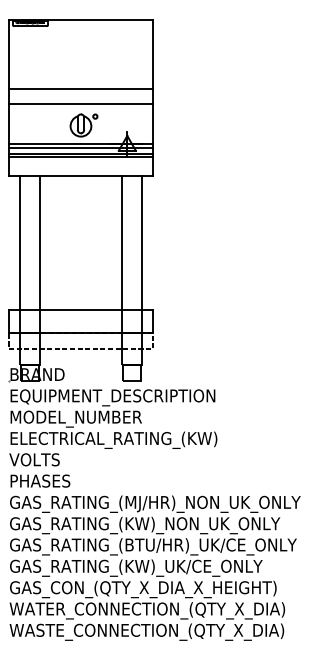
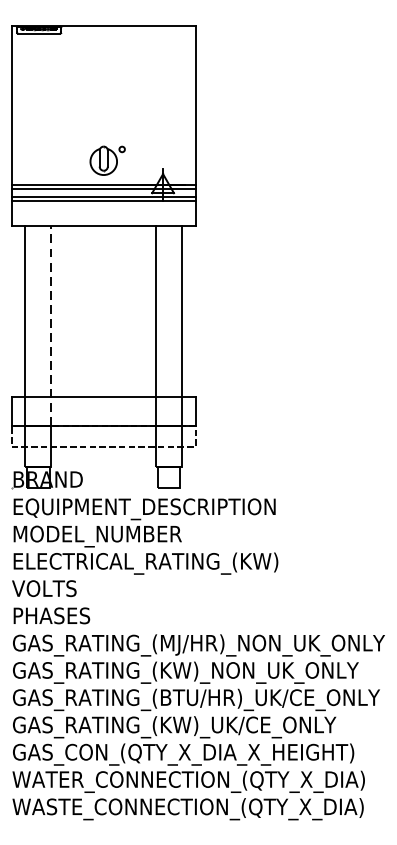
line: (80, 88) -> (103, 113), removed
line: (80, 104) -> (103, 133), removed
line: (40, 254) -> (51, 325), solid -> dashed

